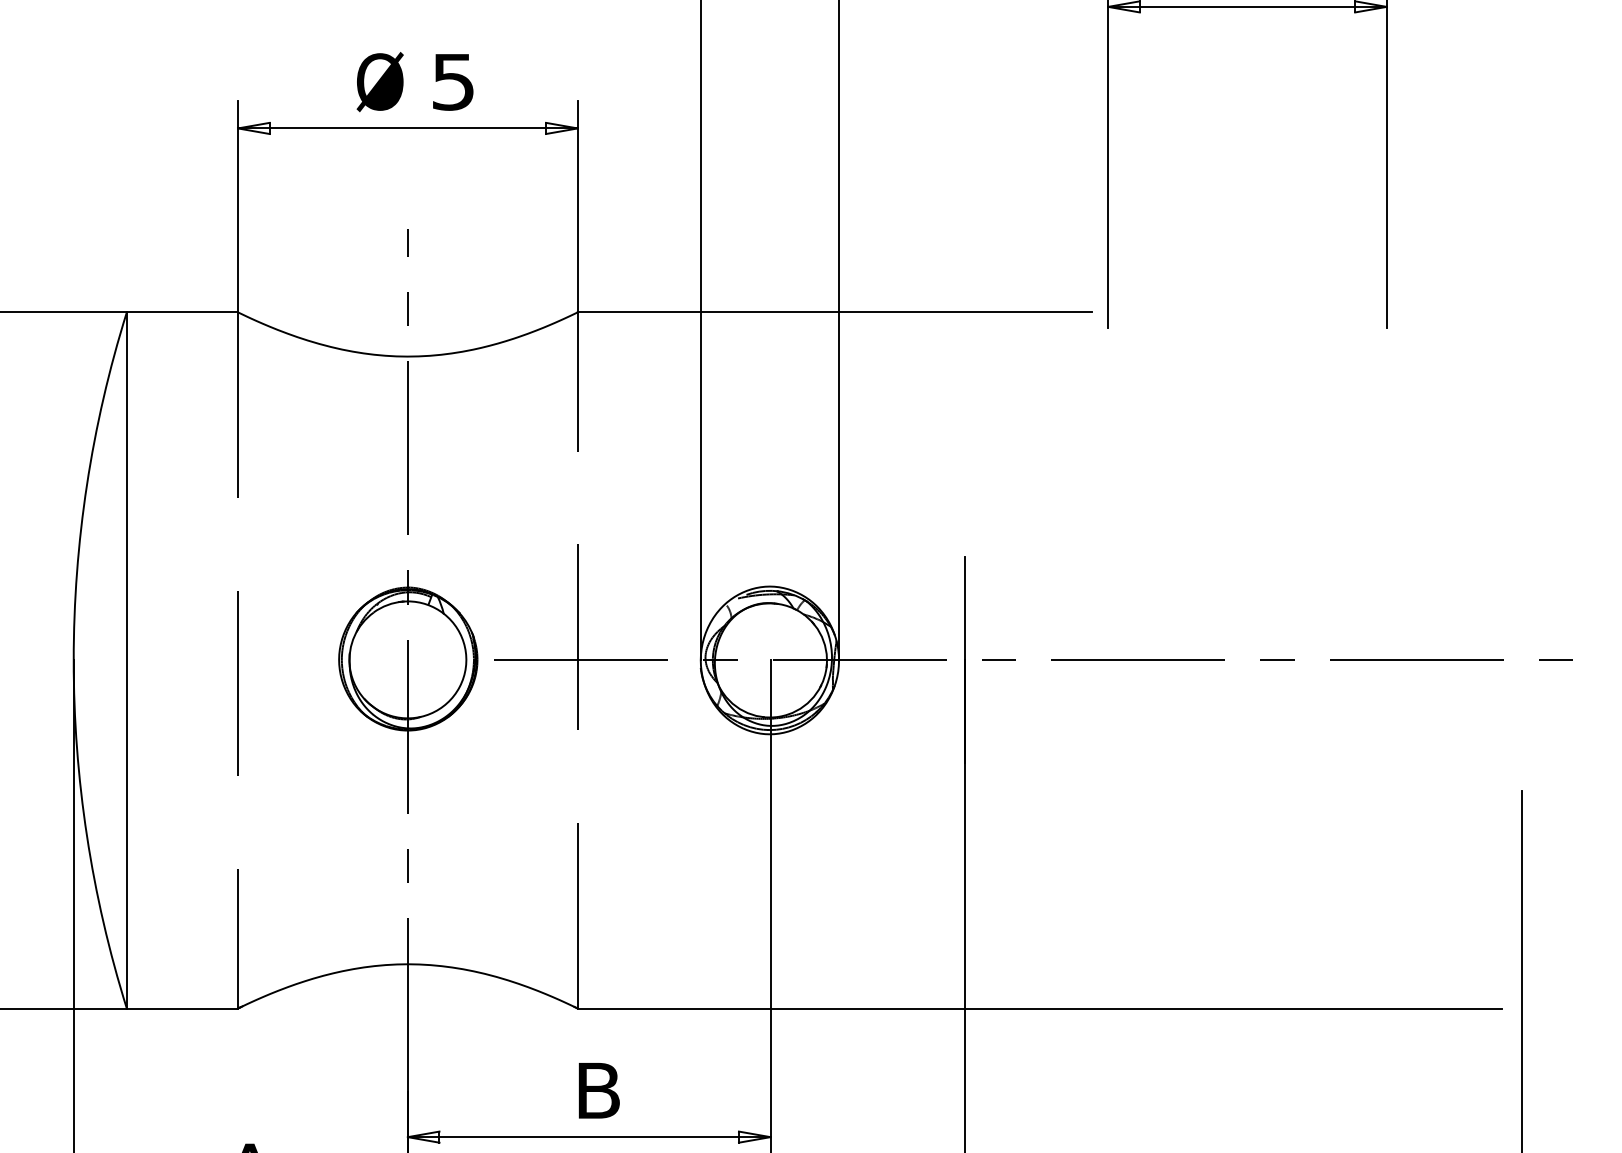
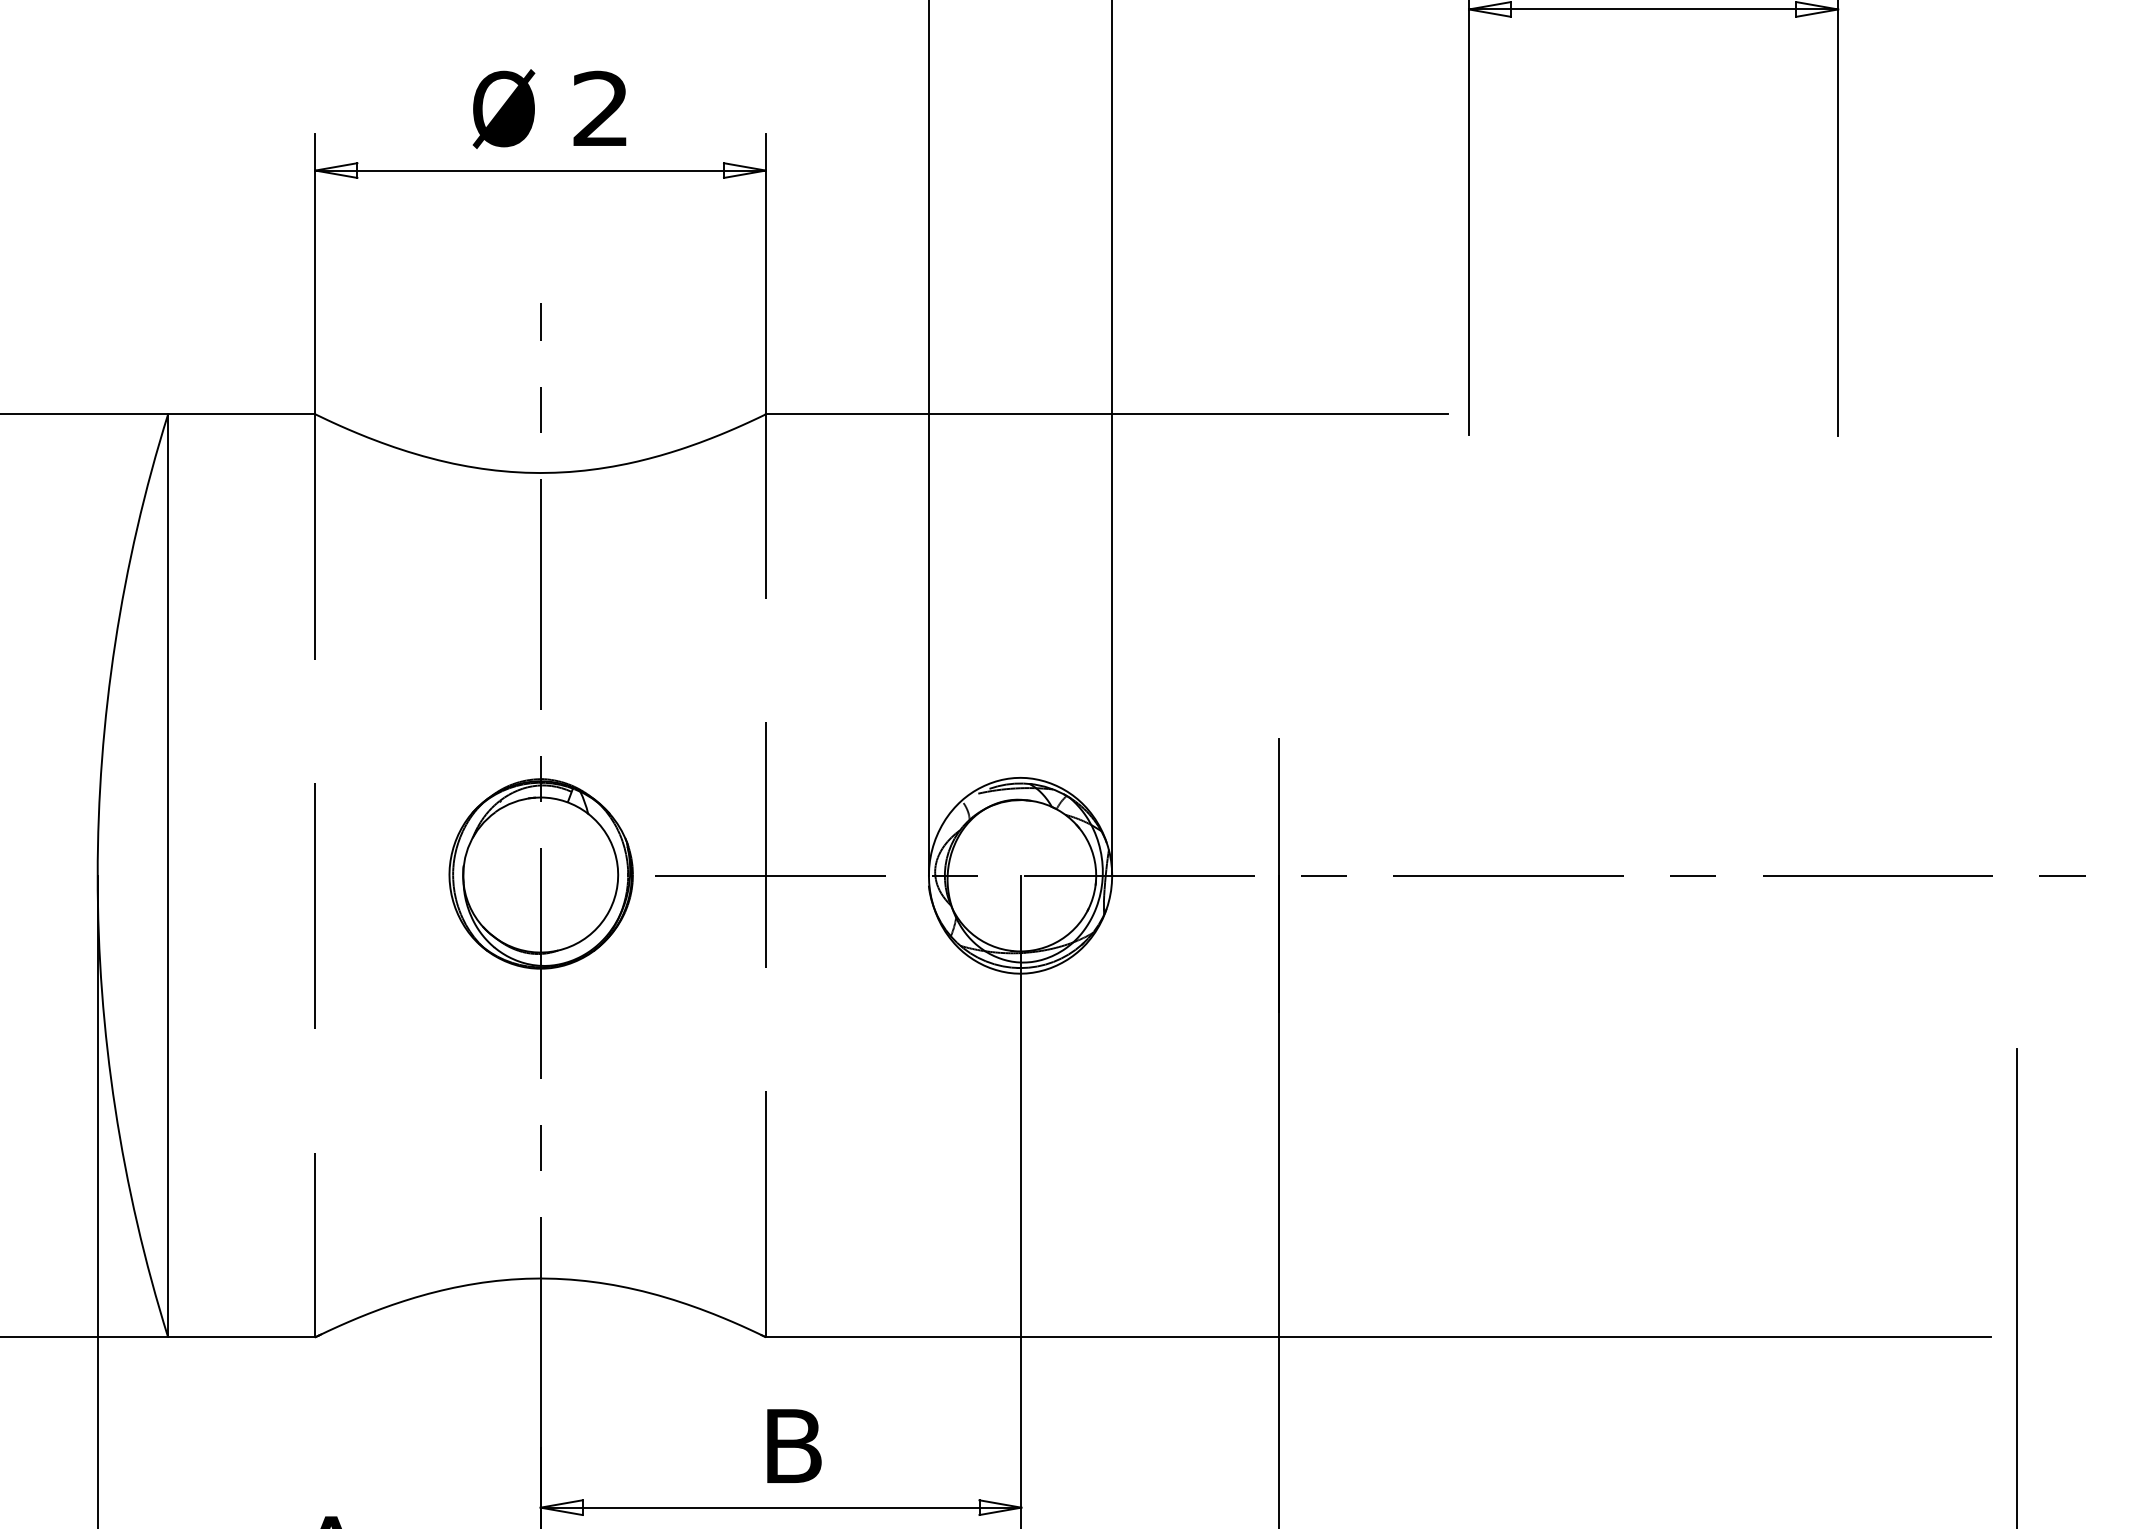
text: (453, 81) -> (600, 108), 5 -> 2

